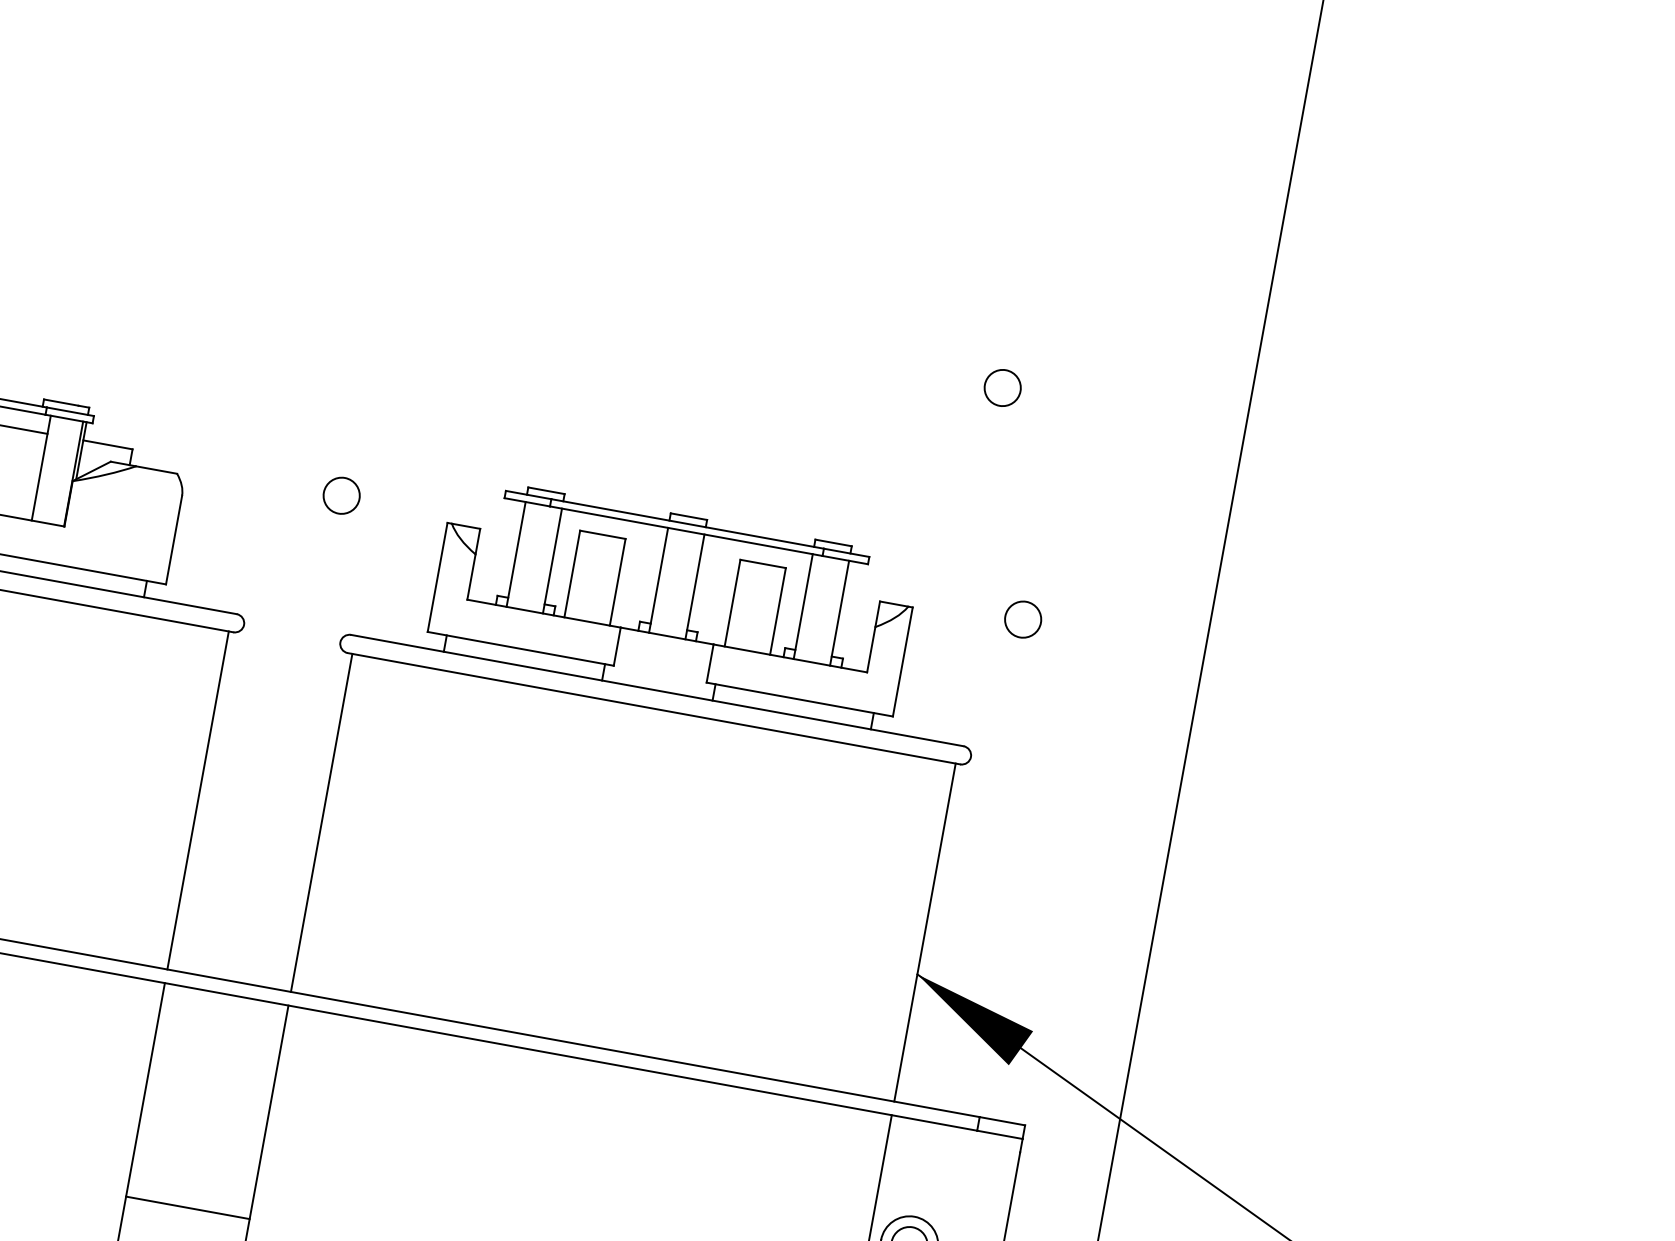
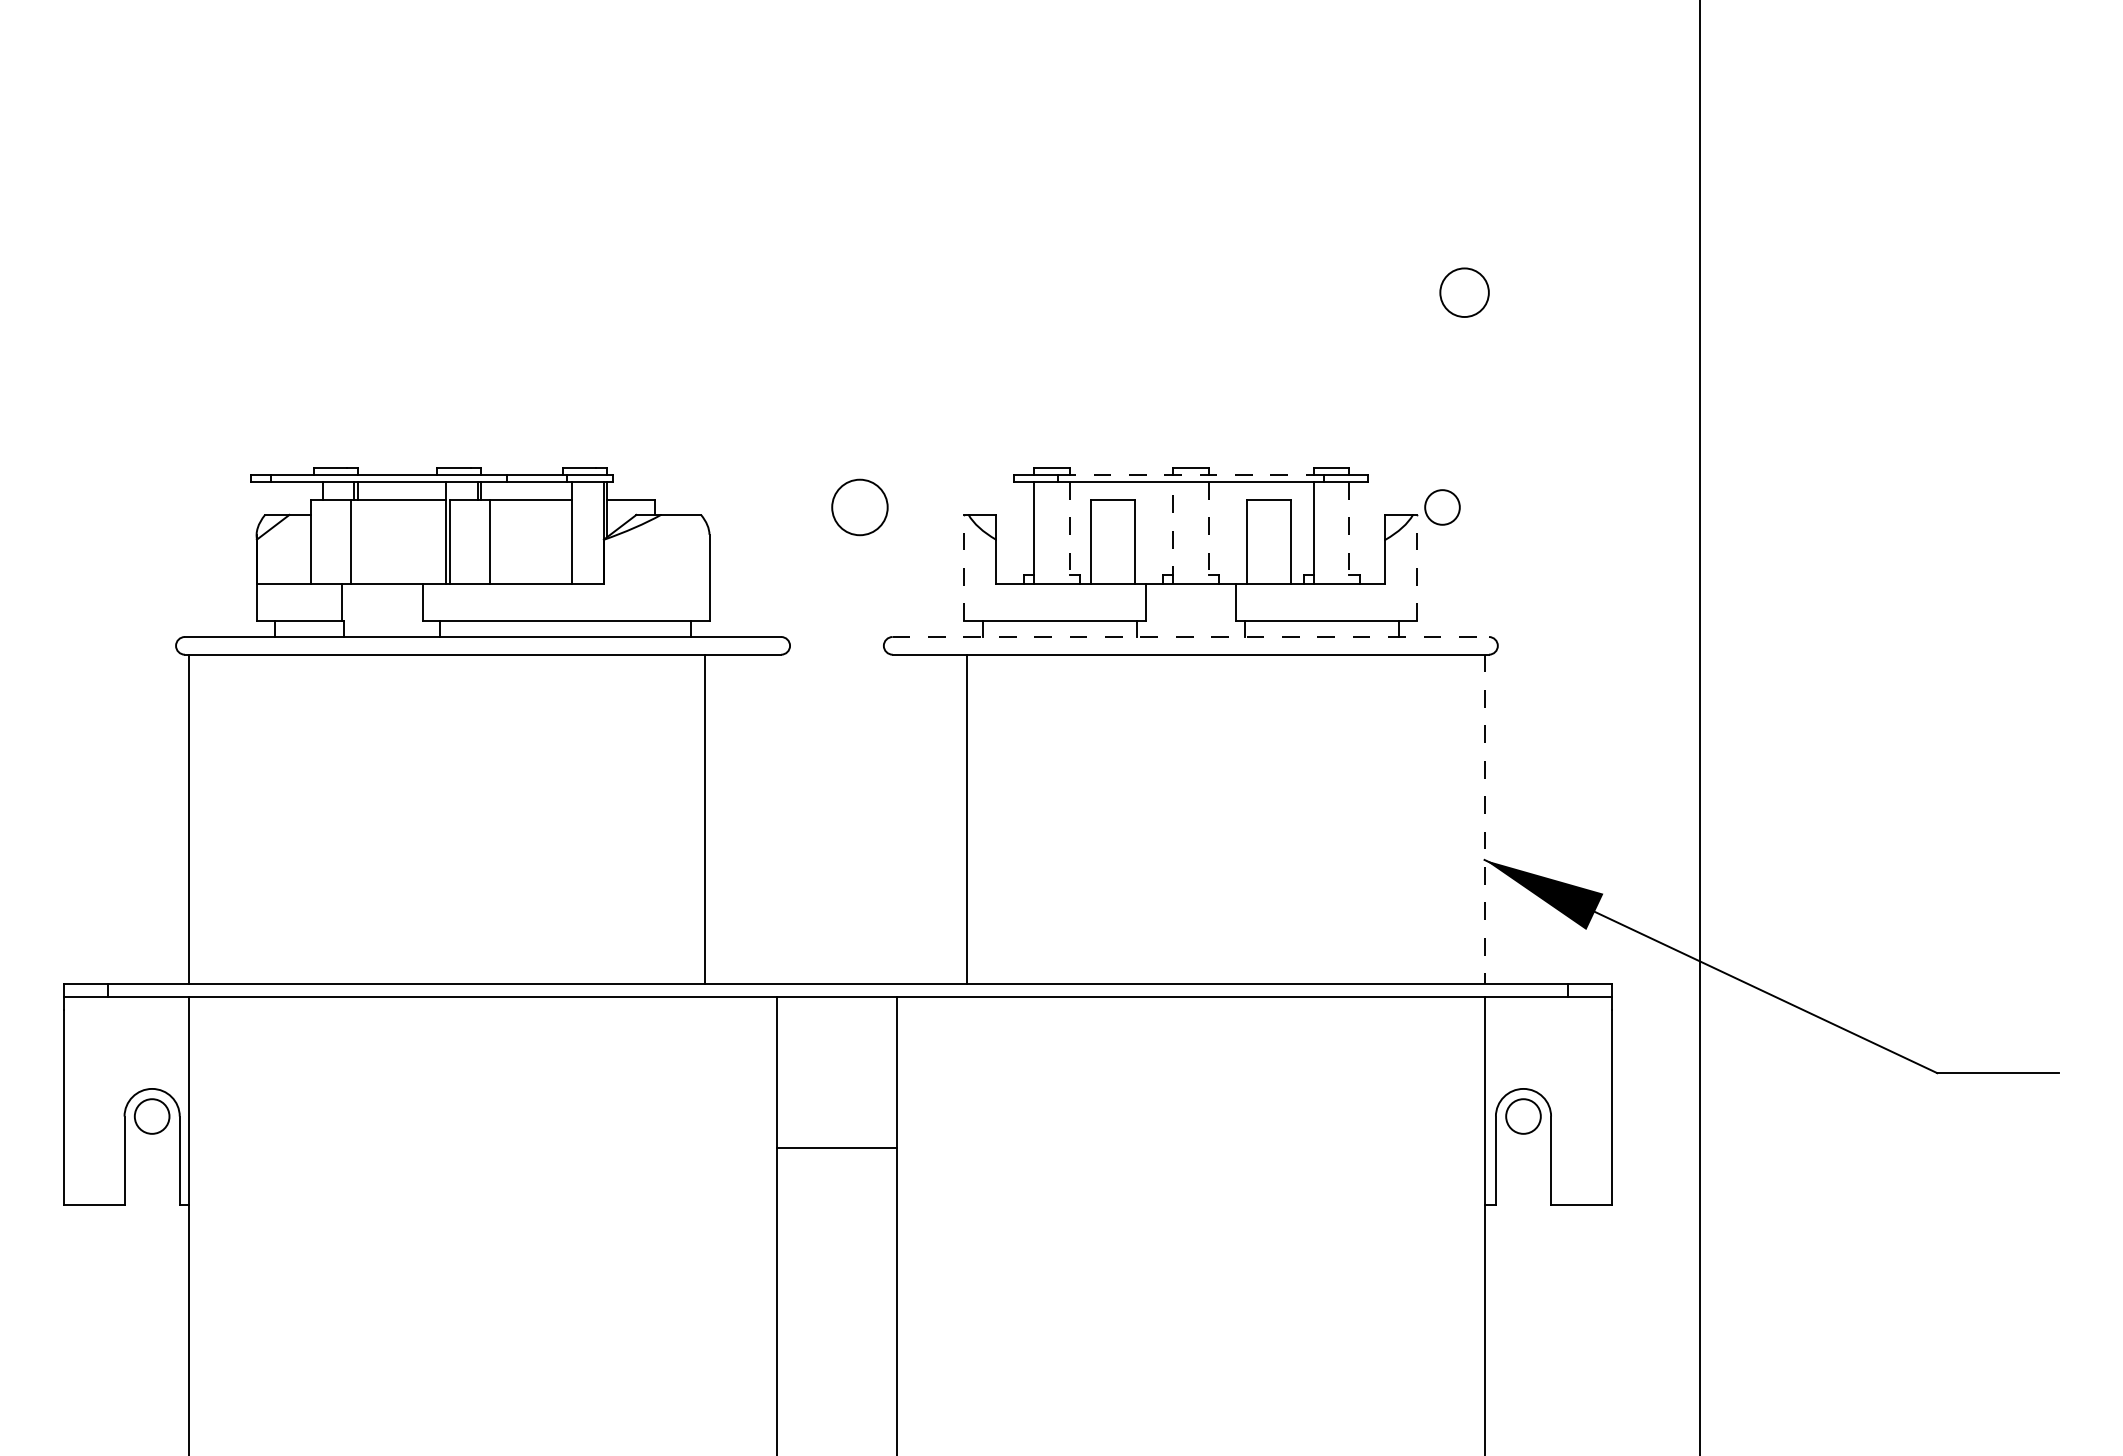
circle: (1002, 387) -> (1464, 292), size x1.4
circle: (341, 495) -> (859, 507), size x1.6
line: (687, 523) -> (1190, 474), solid -> dashed
line: (552, 561) -> (1069, 533), solid -> dashed
line: (437, 576) -> (964, 567), solid -> dashed
line: (659, 580) -> (1173, 532), solid -> dashed
line: (694, 587) -> (1208, 533), solid -> dashed
line: (839, 613) -> (1349, 533), solid -> dashed
circle: (1023, 619) -> (1442, 507), moved
line: (903, 661) -> (1417, 567), solid -> dashed
line: (657, 691) -> (1191, 637), solid -> dashed
line: (197, 799) -> (704, 818), moved
line: (322, 822) -> (967, 818), moved
line: (924, 932) -> (1484, 819), solid -> dashed
line: (187, 1208) -> (836, 1148), moved

